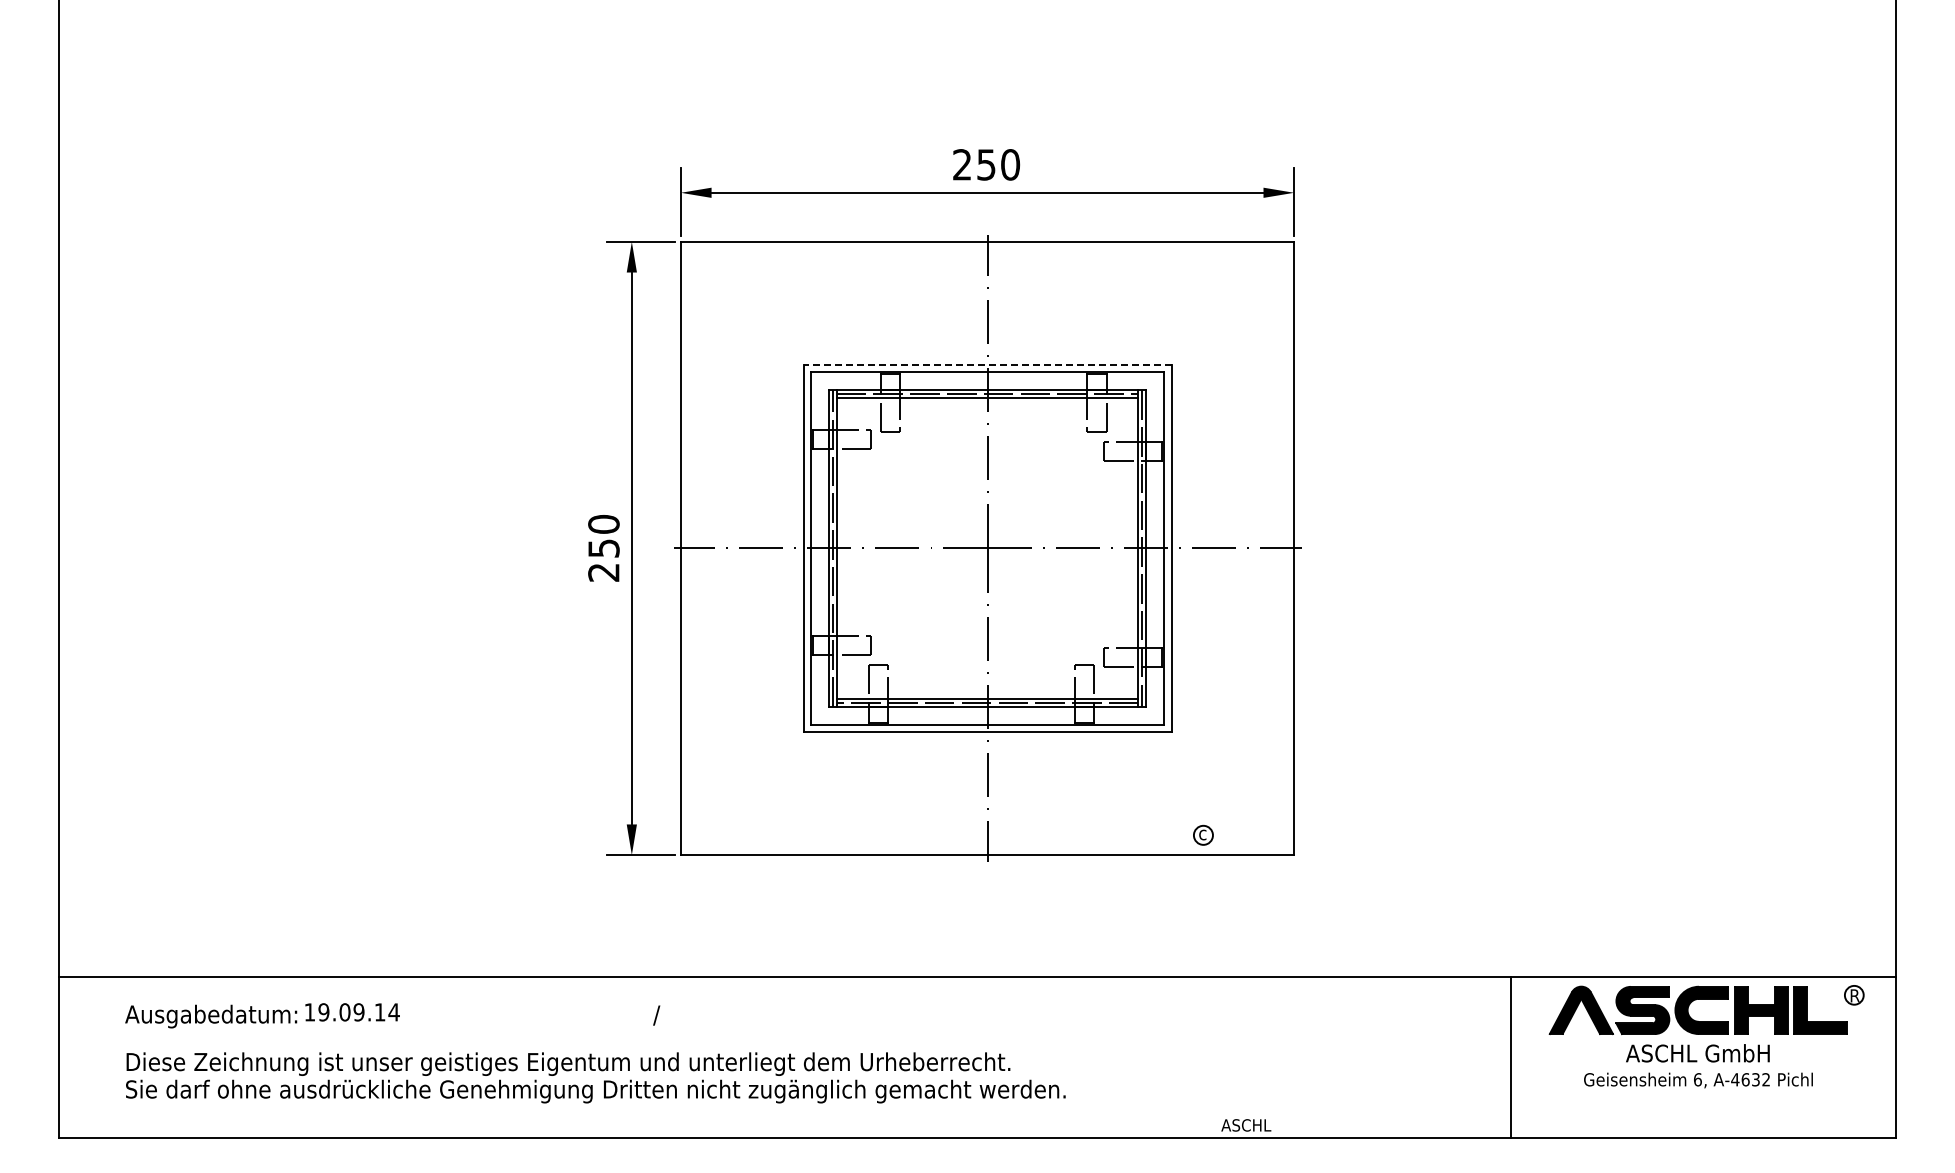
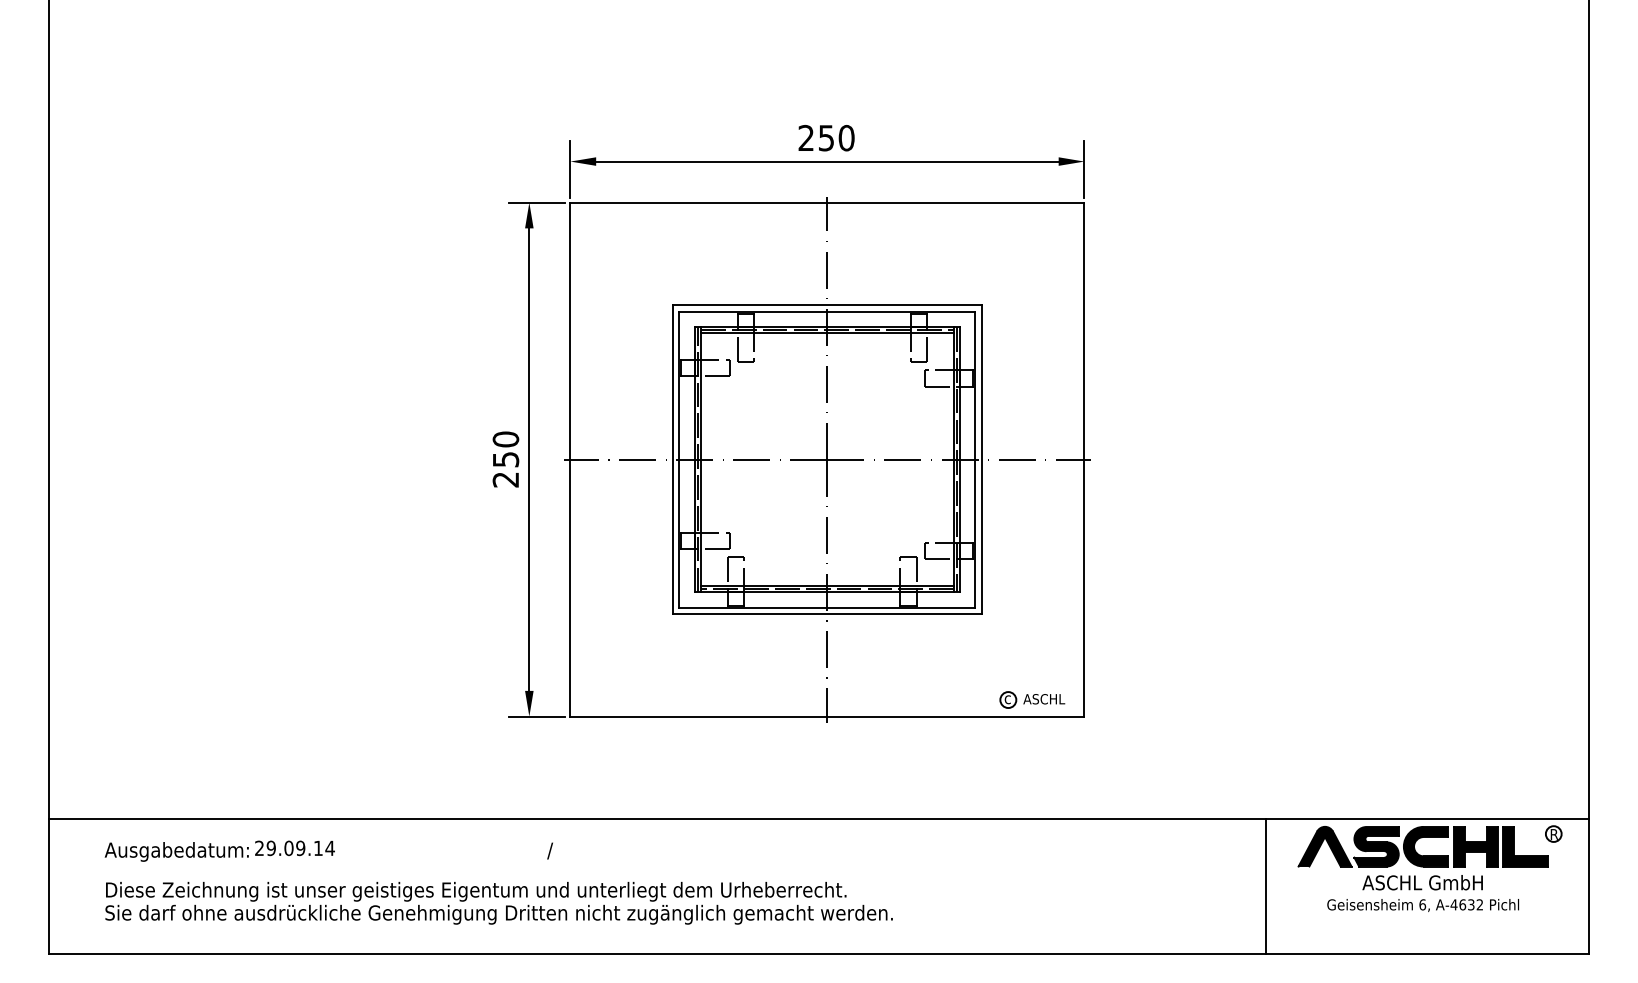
line: (987, 364) -> (827, 305), dashed -> solid
text: (309, 1012) -> (259, 848), 19.09.14 -> 29.09.14
text: (1246, 1125) -> (1044, 699), moved

